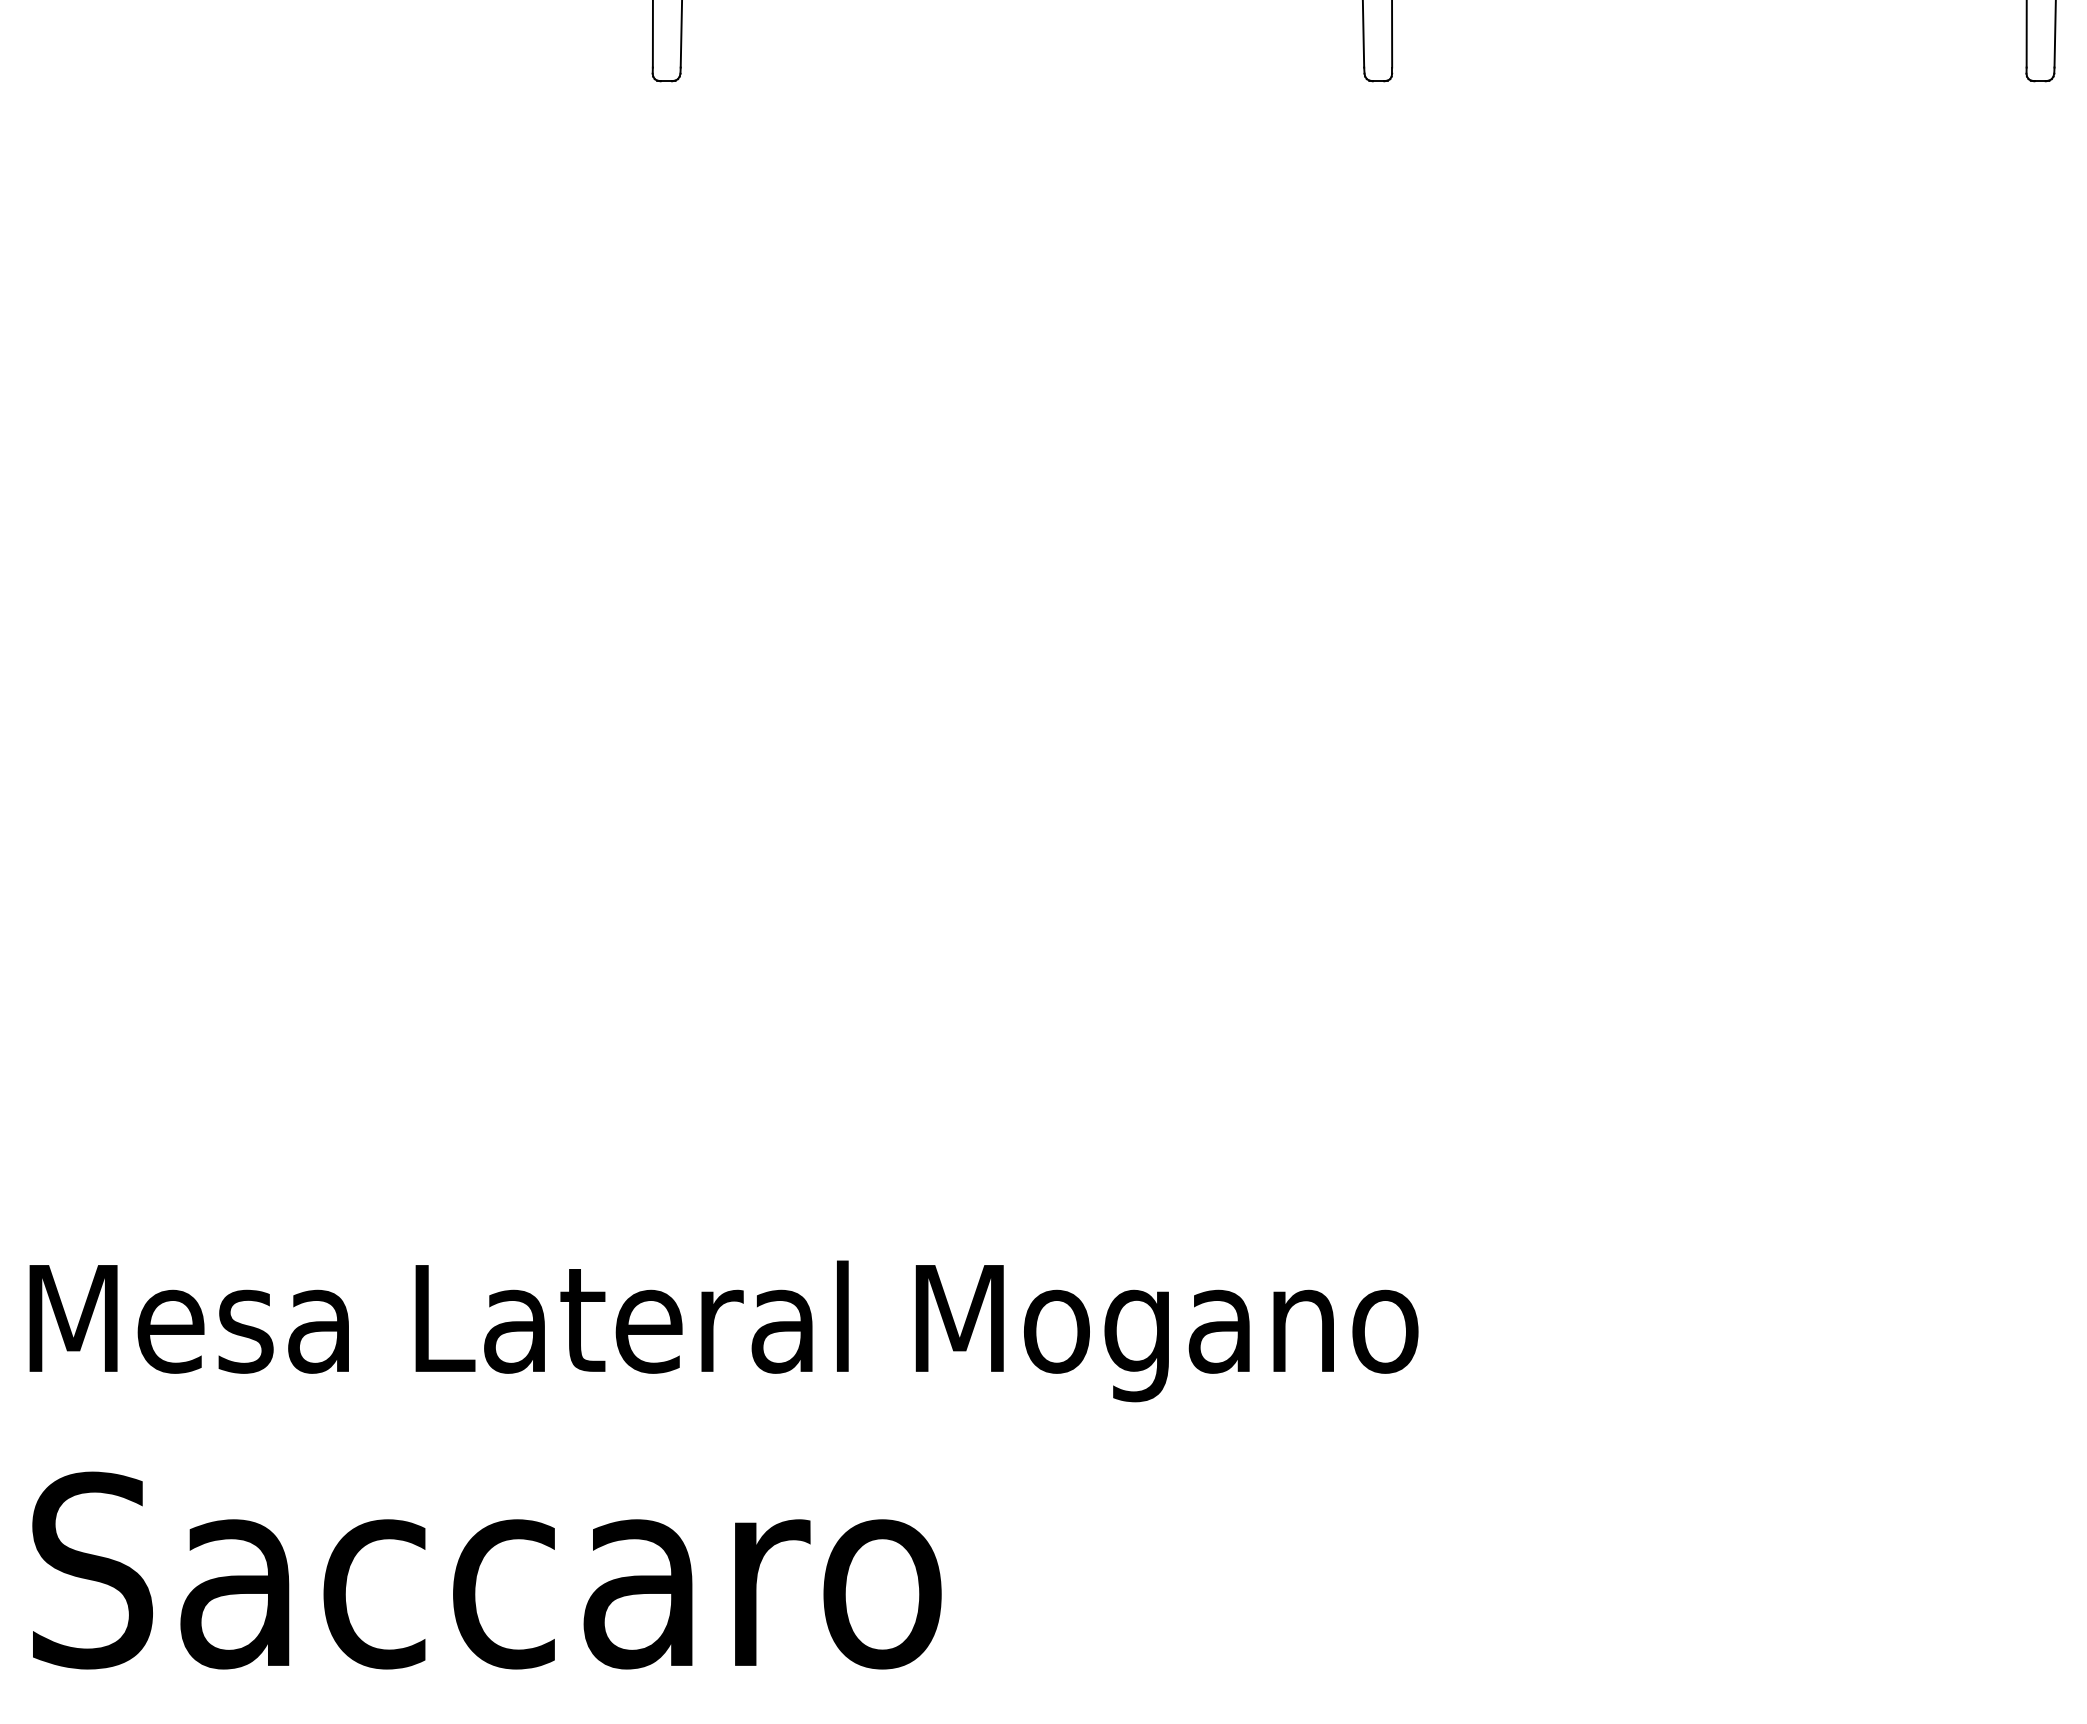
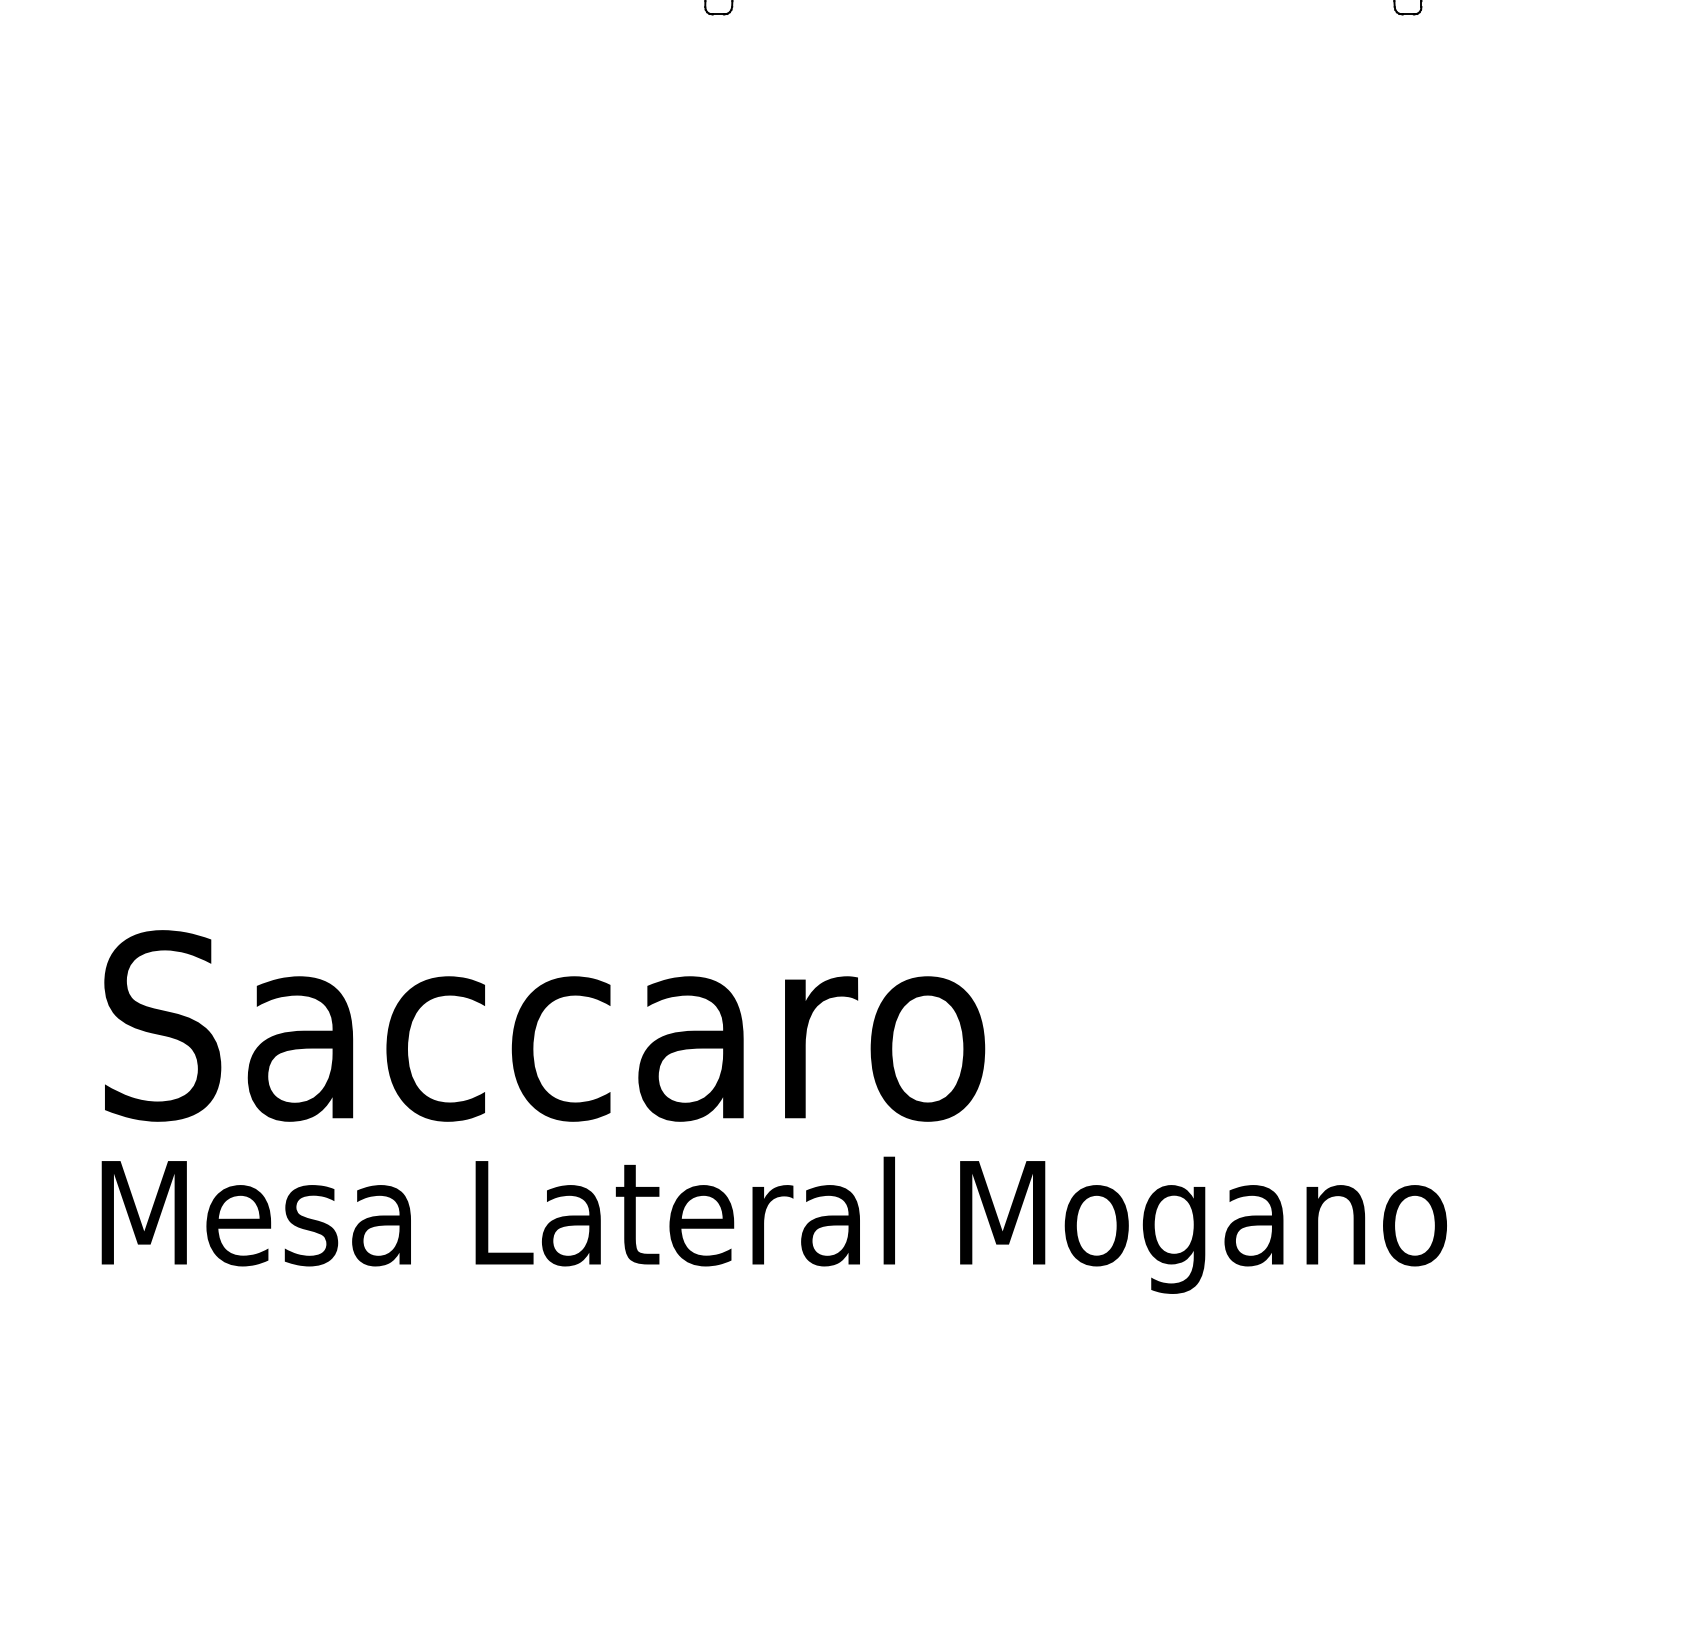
text: (486, 1570) -> (544, 1025), moved

